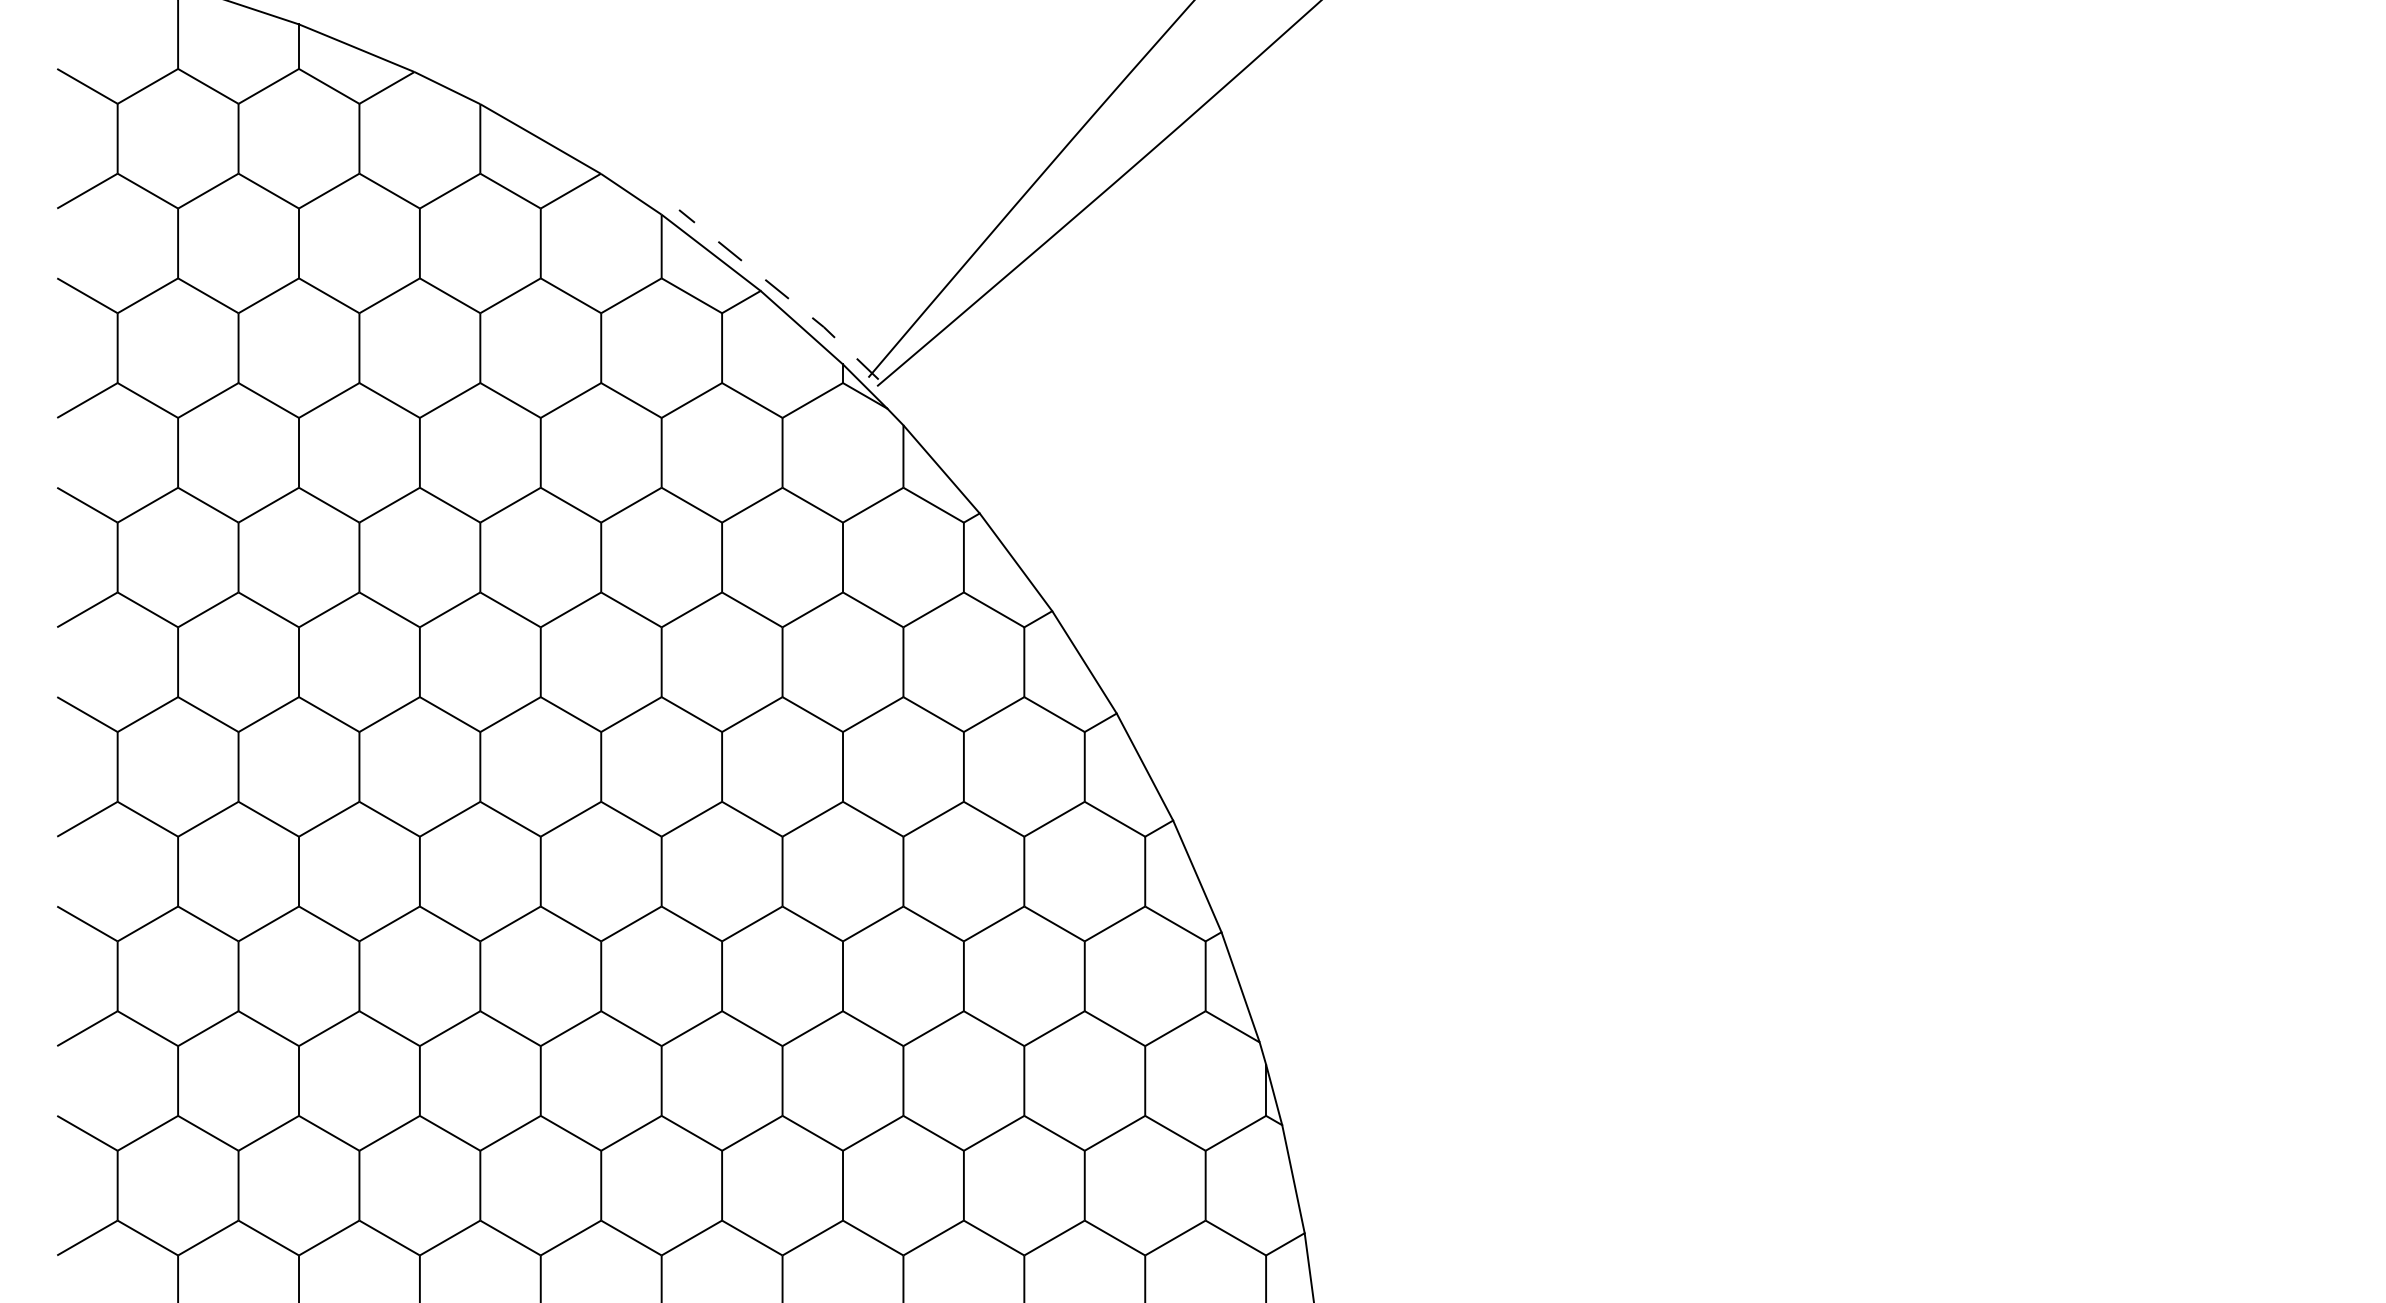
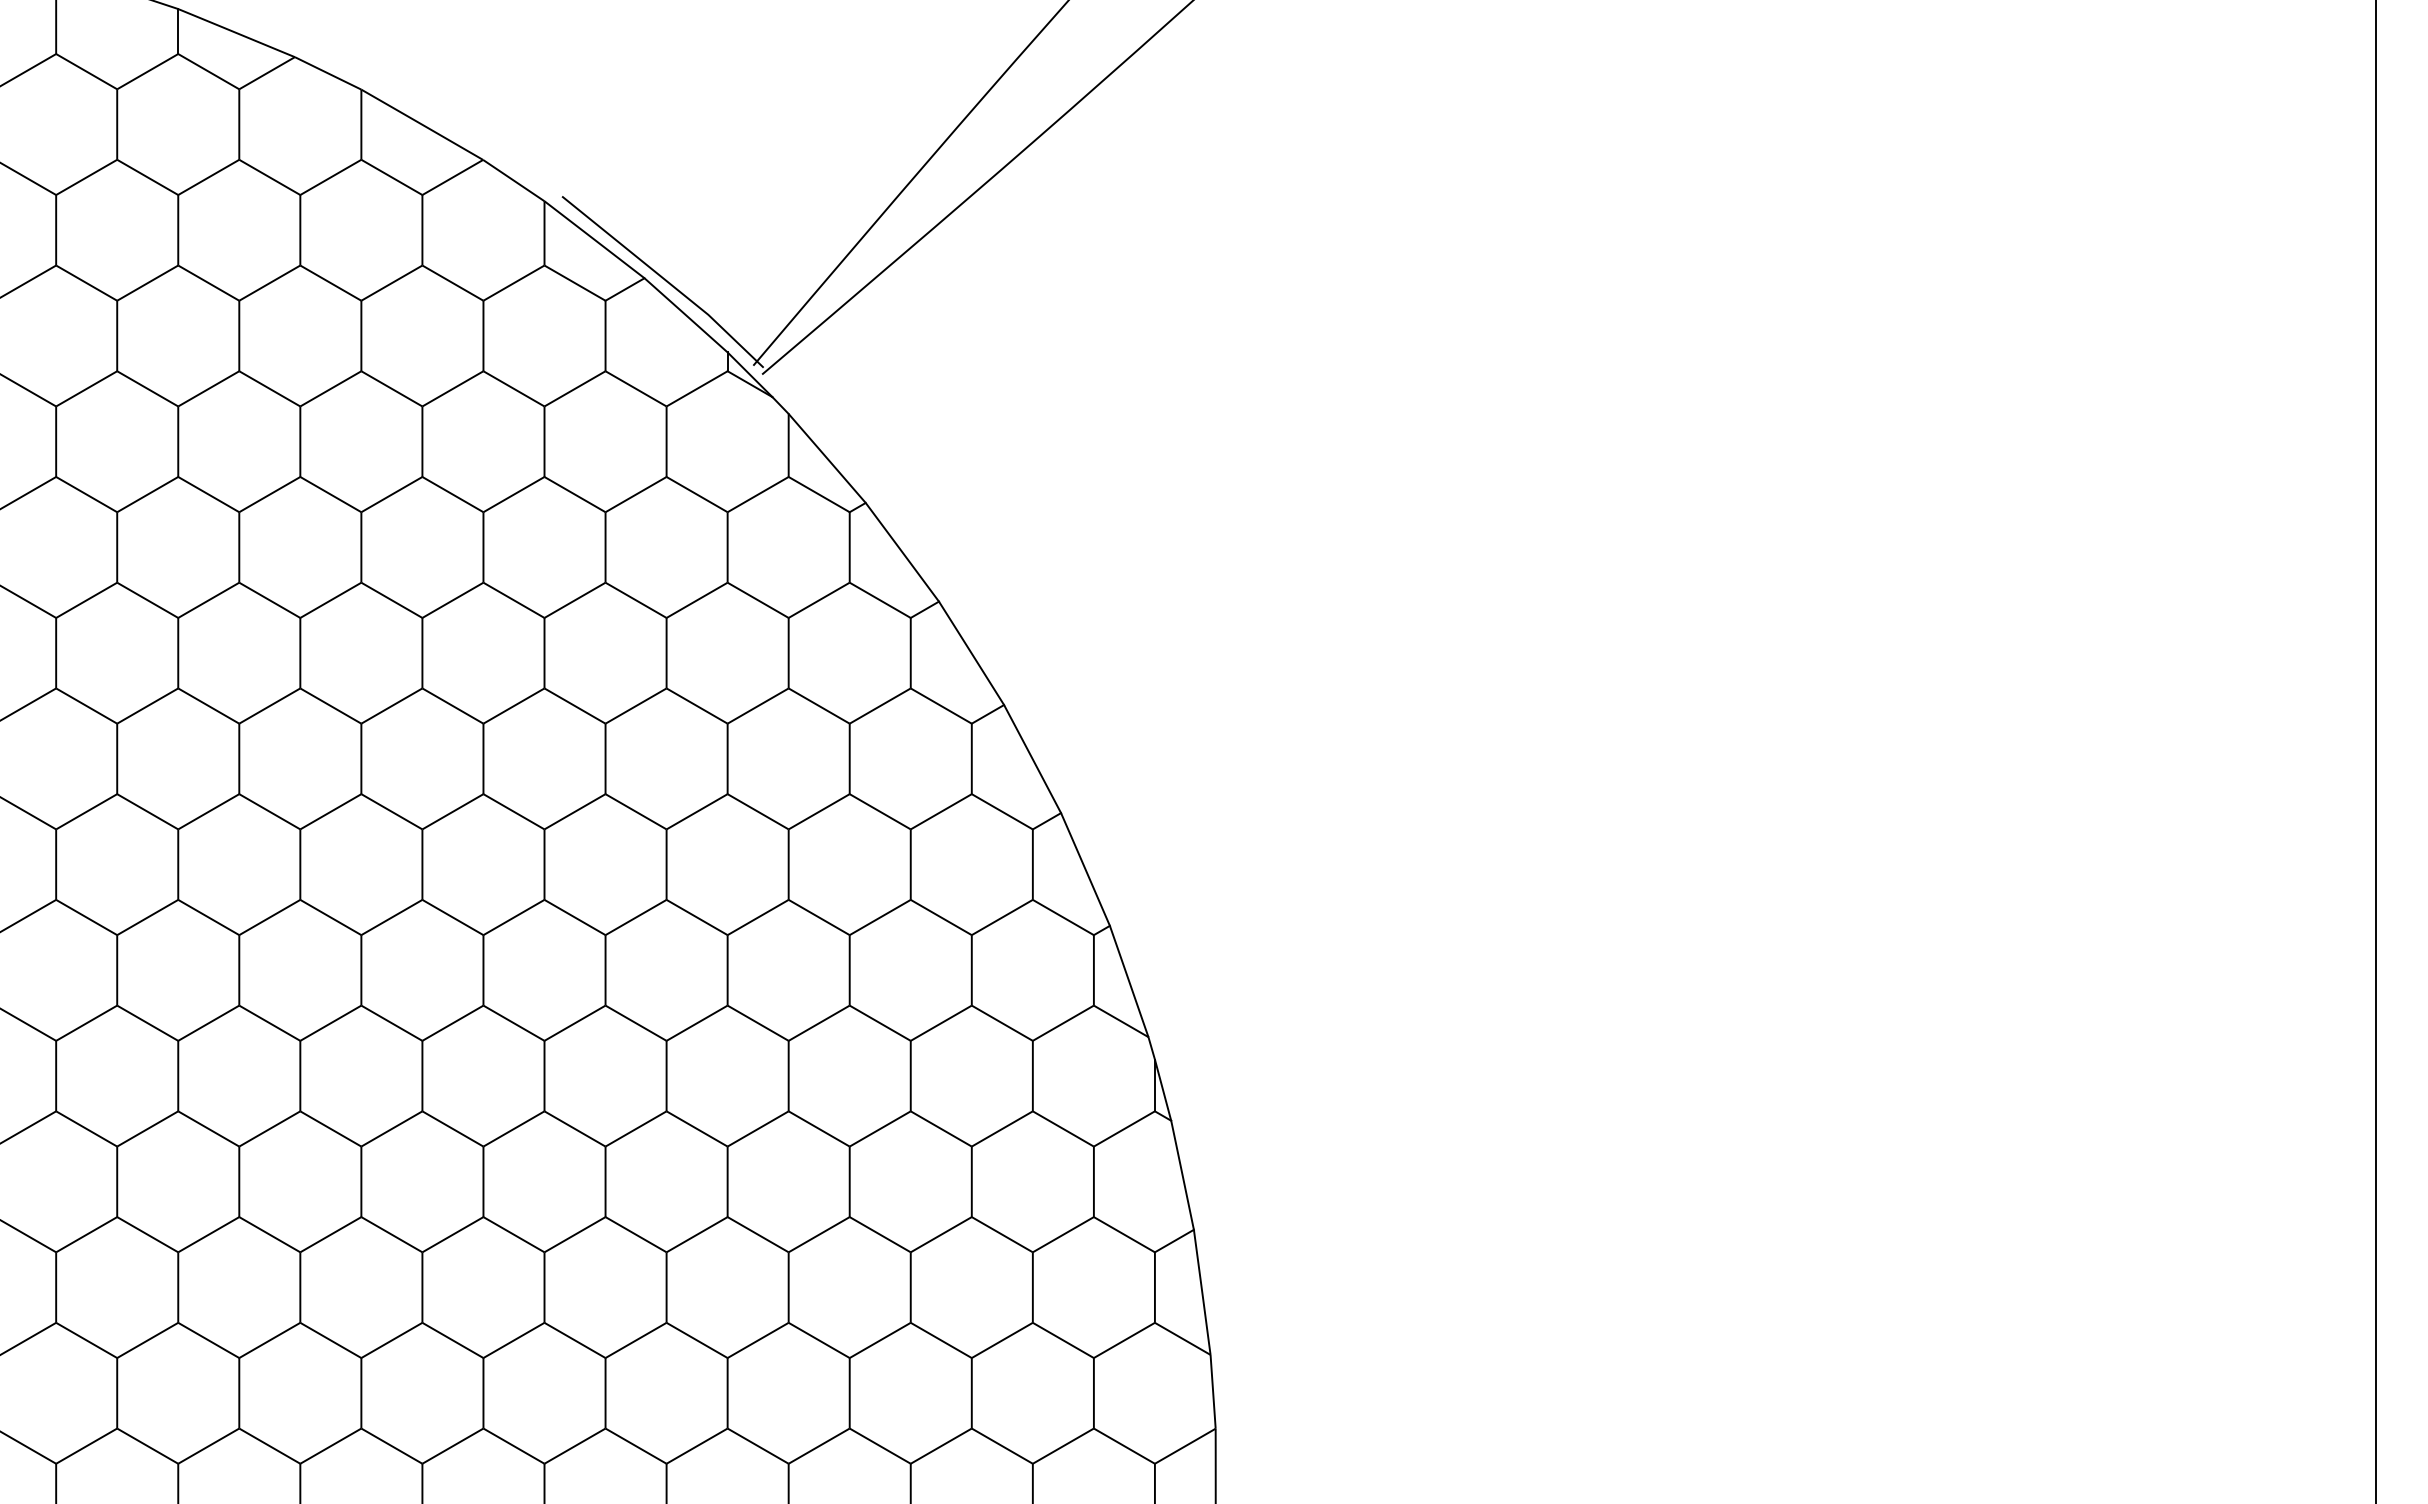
line: (781, 292) -> (665, 279), dashed -> solid

